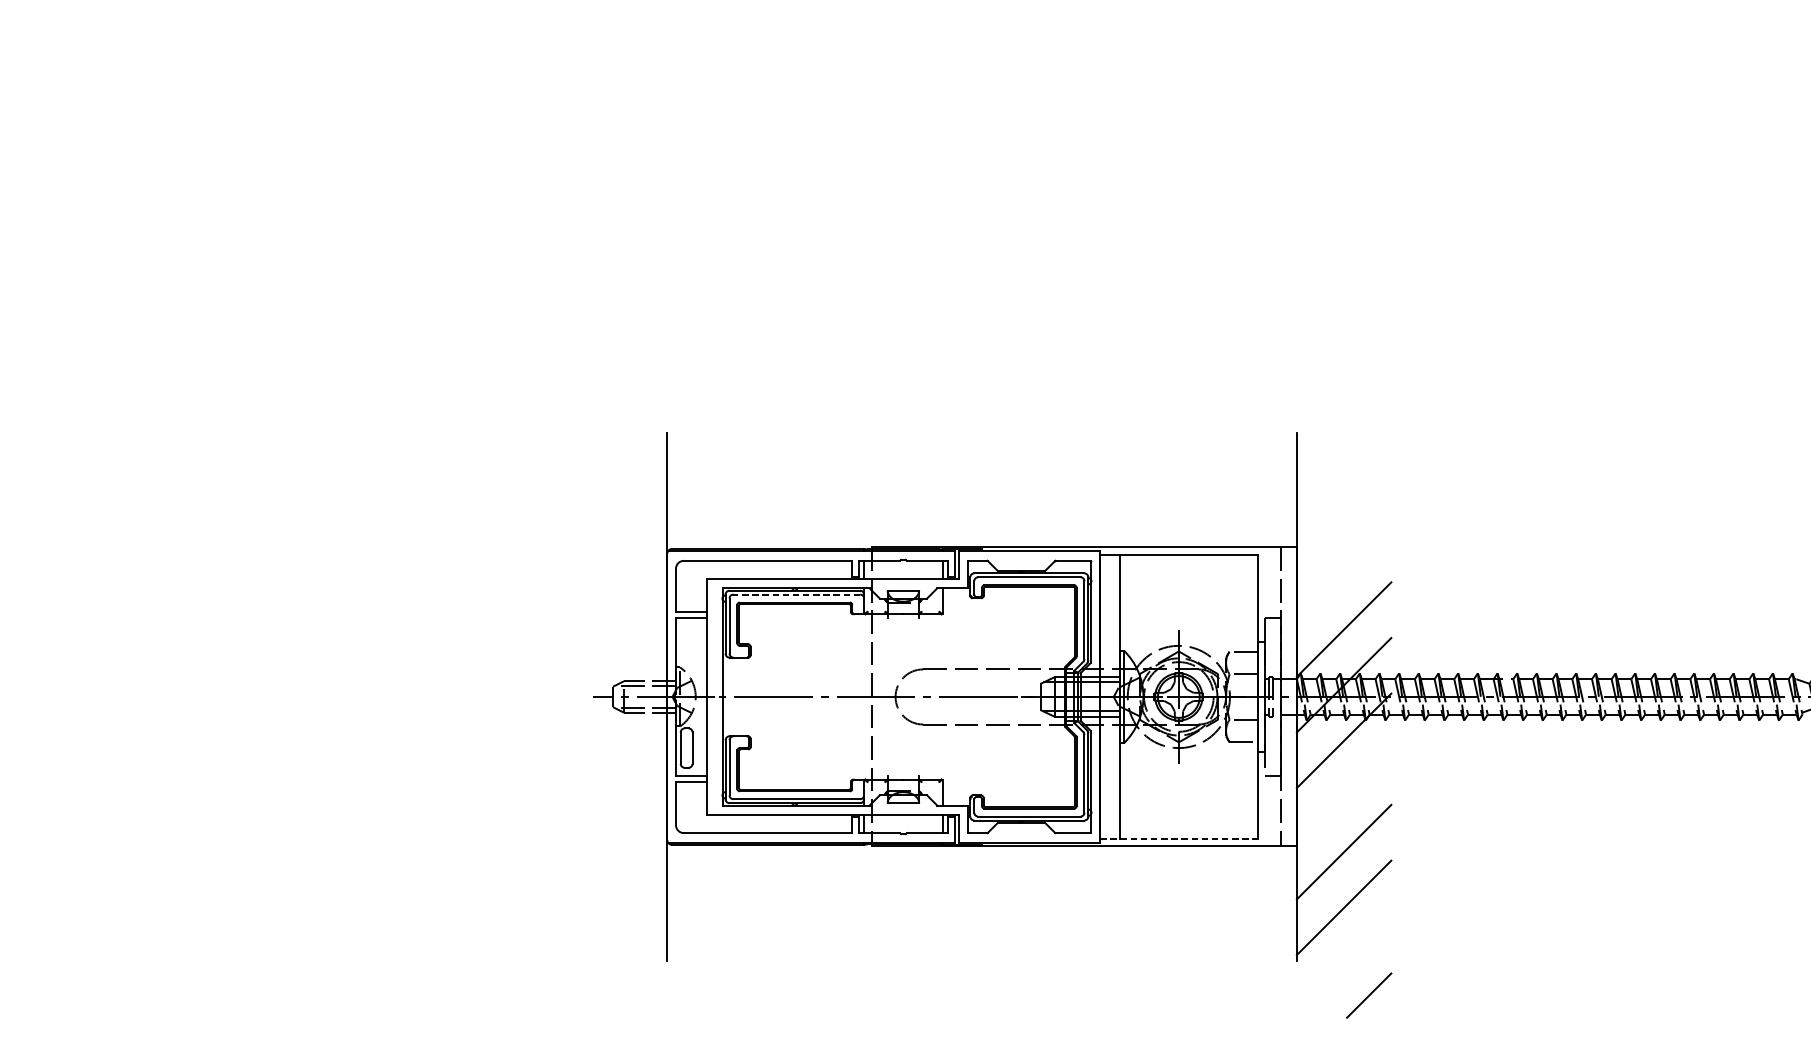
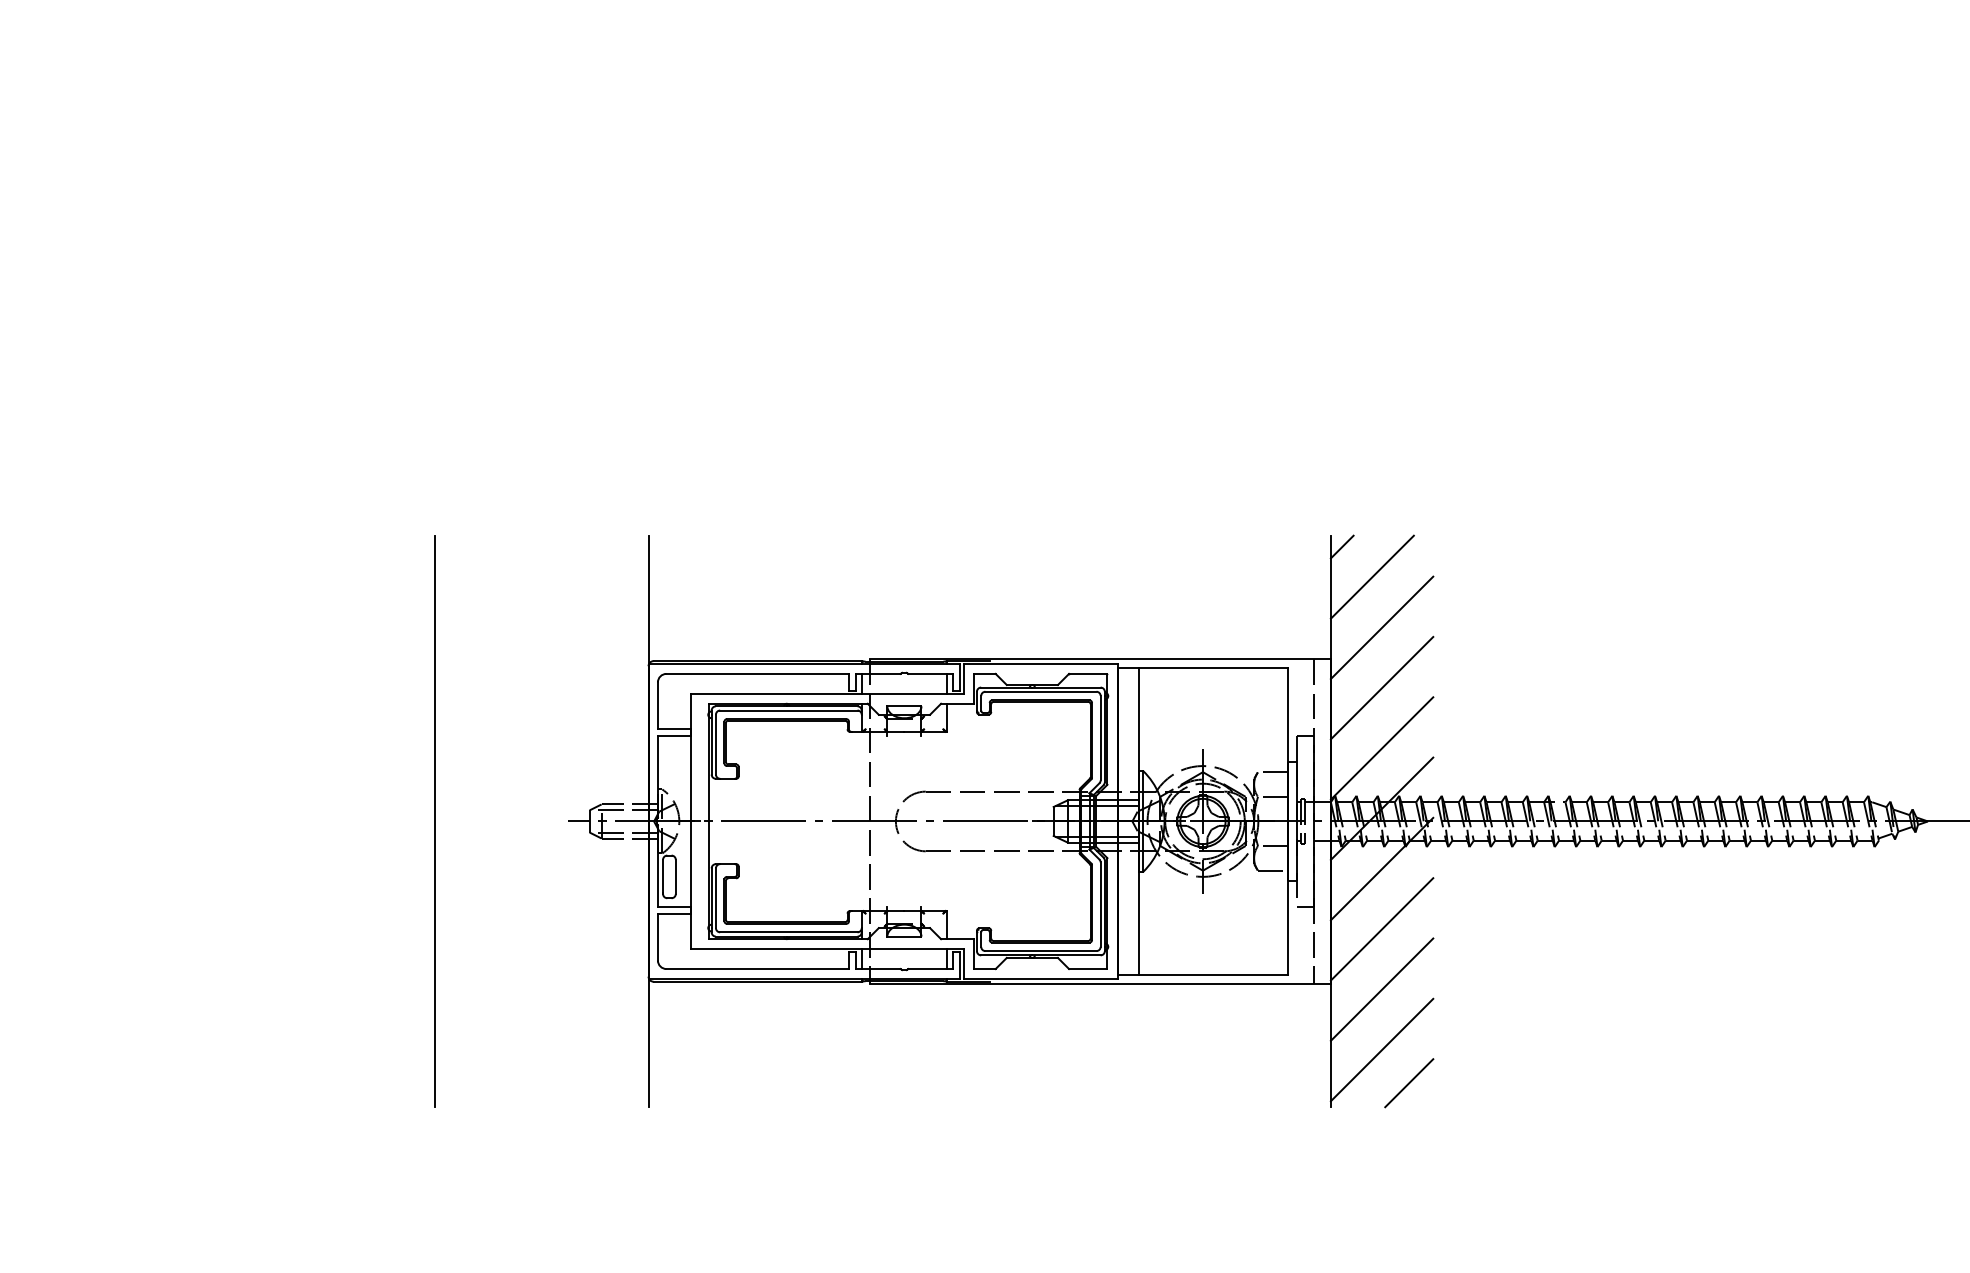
line: (1306, 443) -> (1341, 546), added
line: (1334, 470) -> (1371, 576), added
line: (1343, 518) -> (1381, 627), added
line: (1343, 573) -> (1381, 687), added
line: (796, 594) -> (788, 710), dashed -> solid
line: (470, 696) -> (435, 821), added
line: (1343, 796) -> (1381, 929), added
line: (1179, 839) -> (1203, 975), dashed -> solid
line: (1369, 995) -> (1409, 1083), moved

